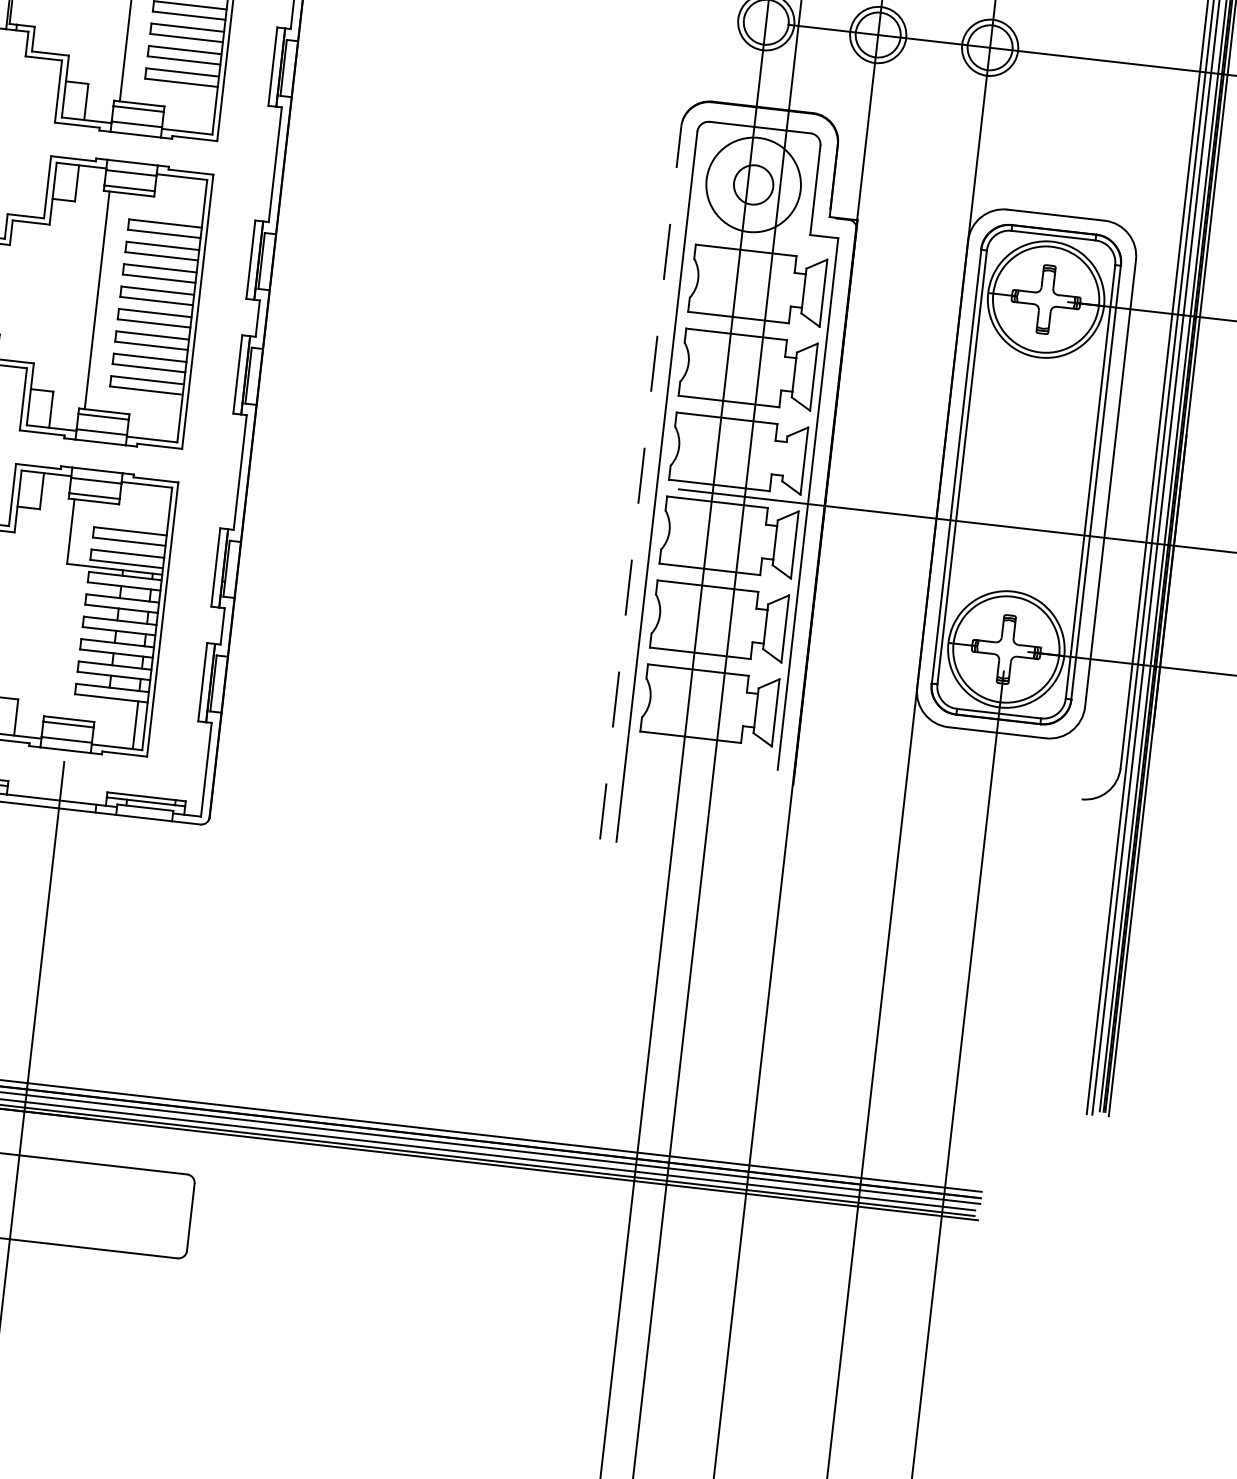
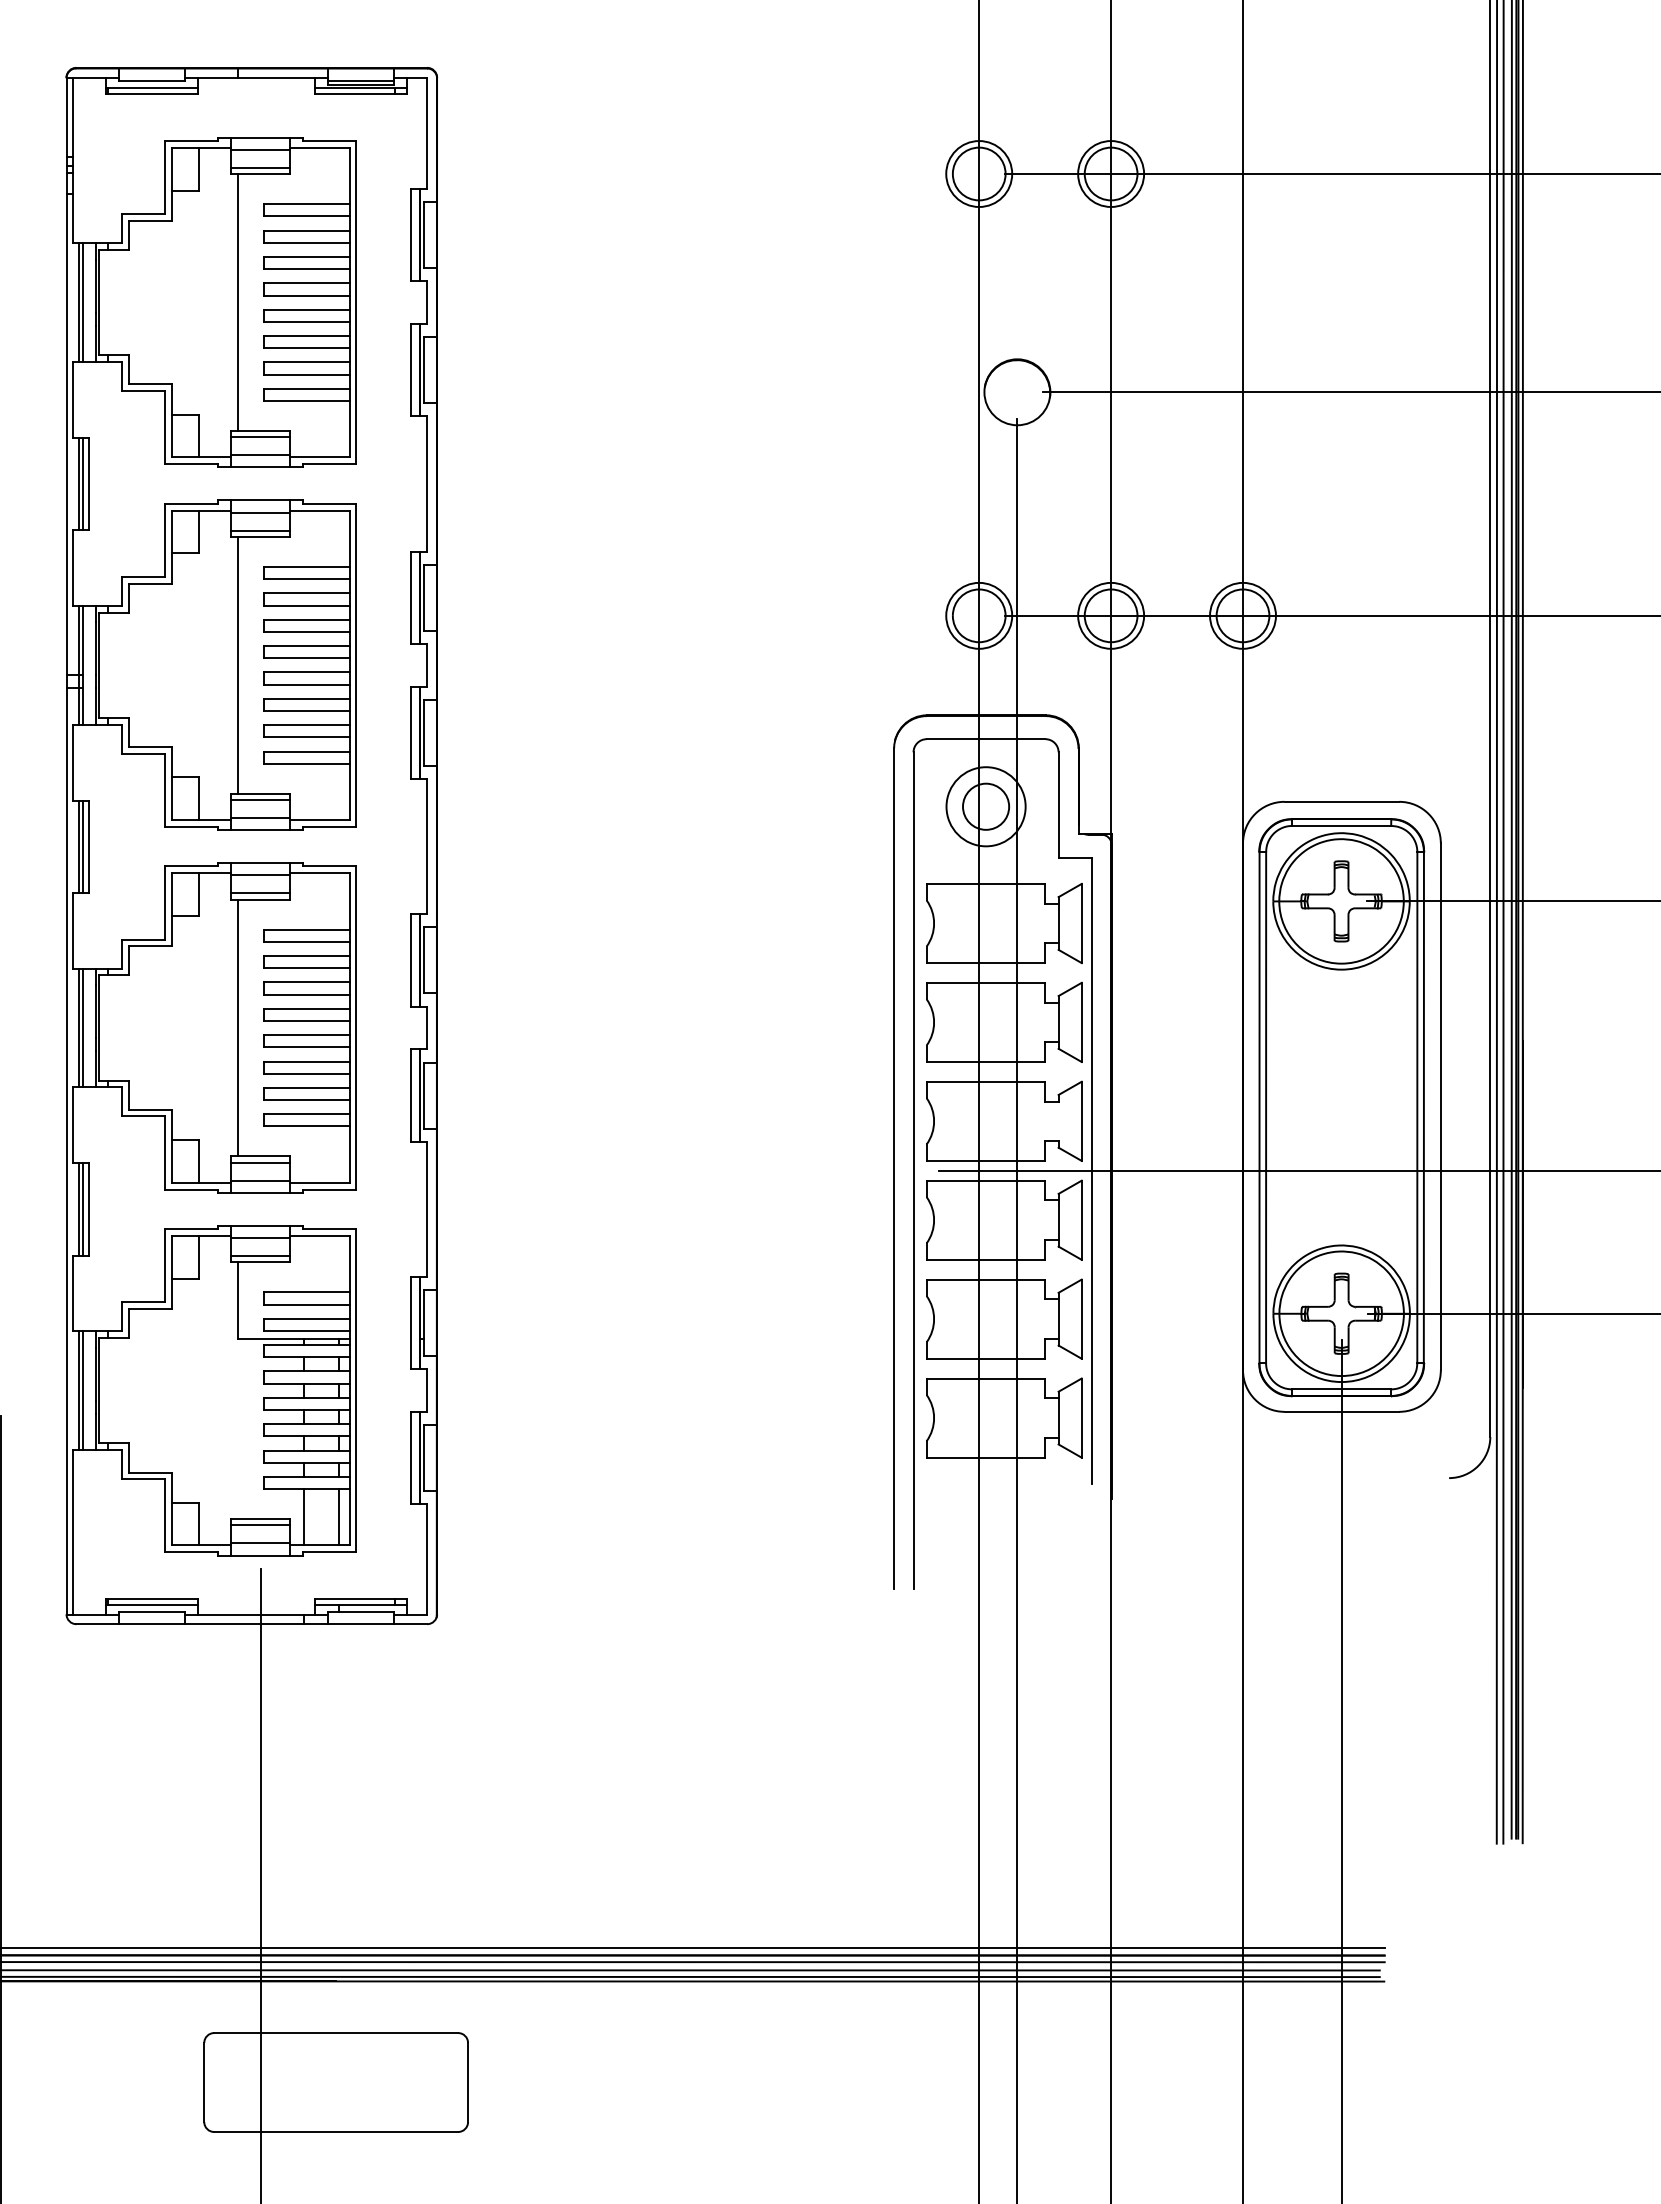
circle: (753, 184) -> (985, 806), size x0.71
line: (641, 482) -> (894, 1167), dashed -> solid
line: (105, 722) -> (303, 1517), added

